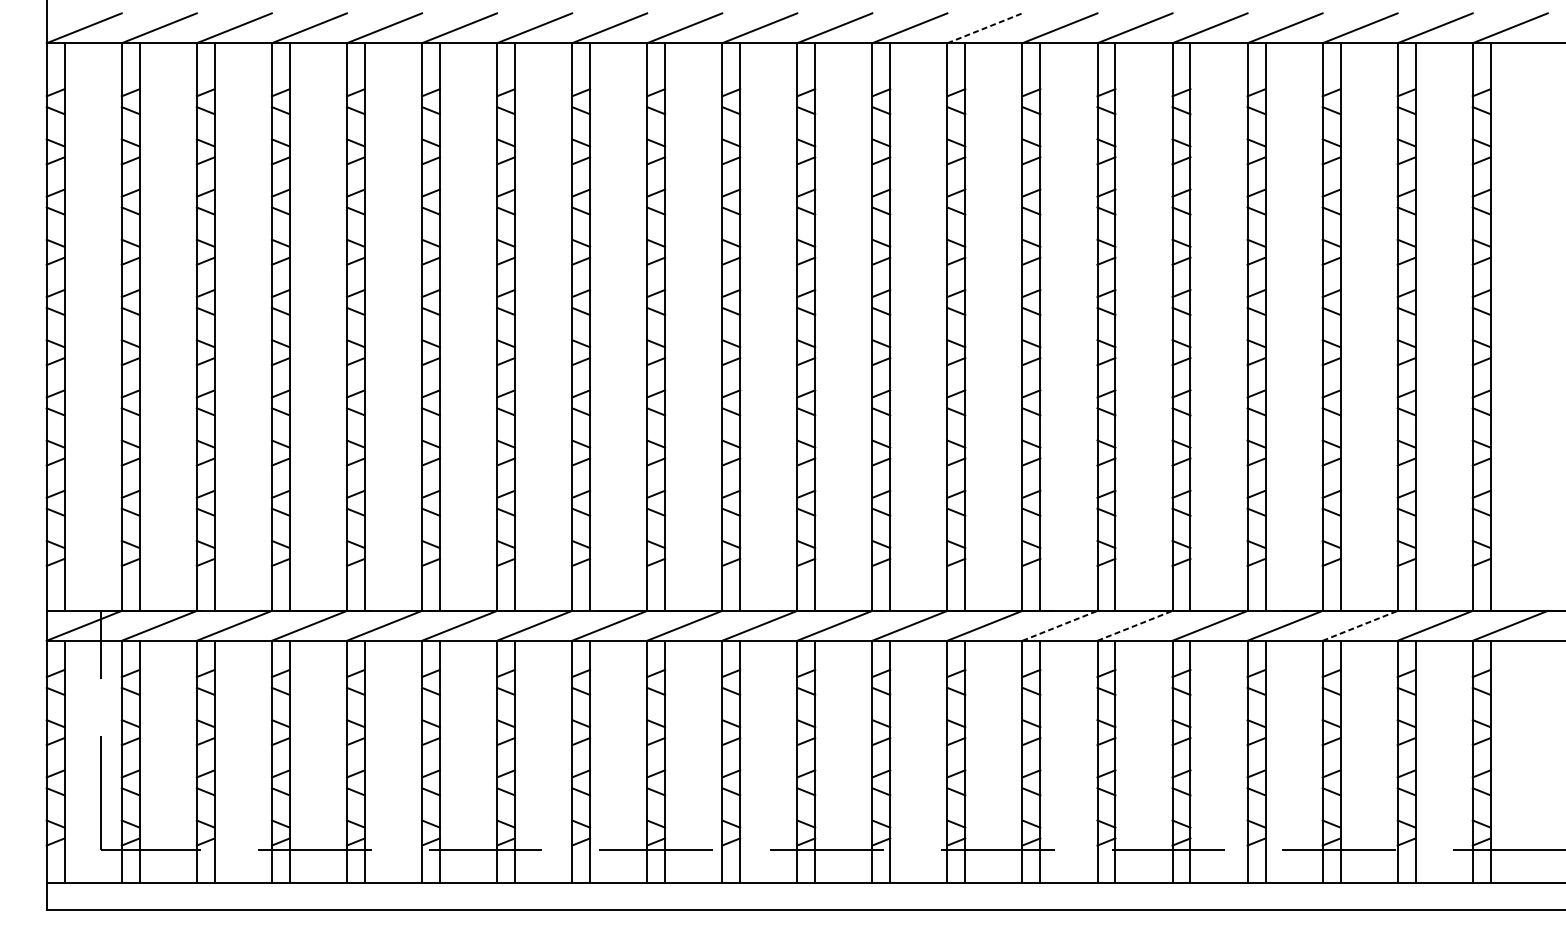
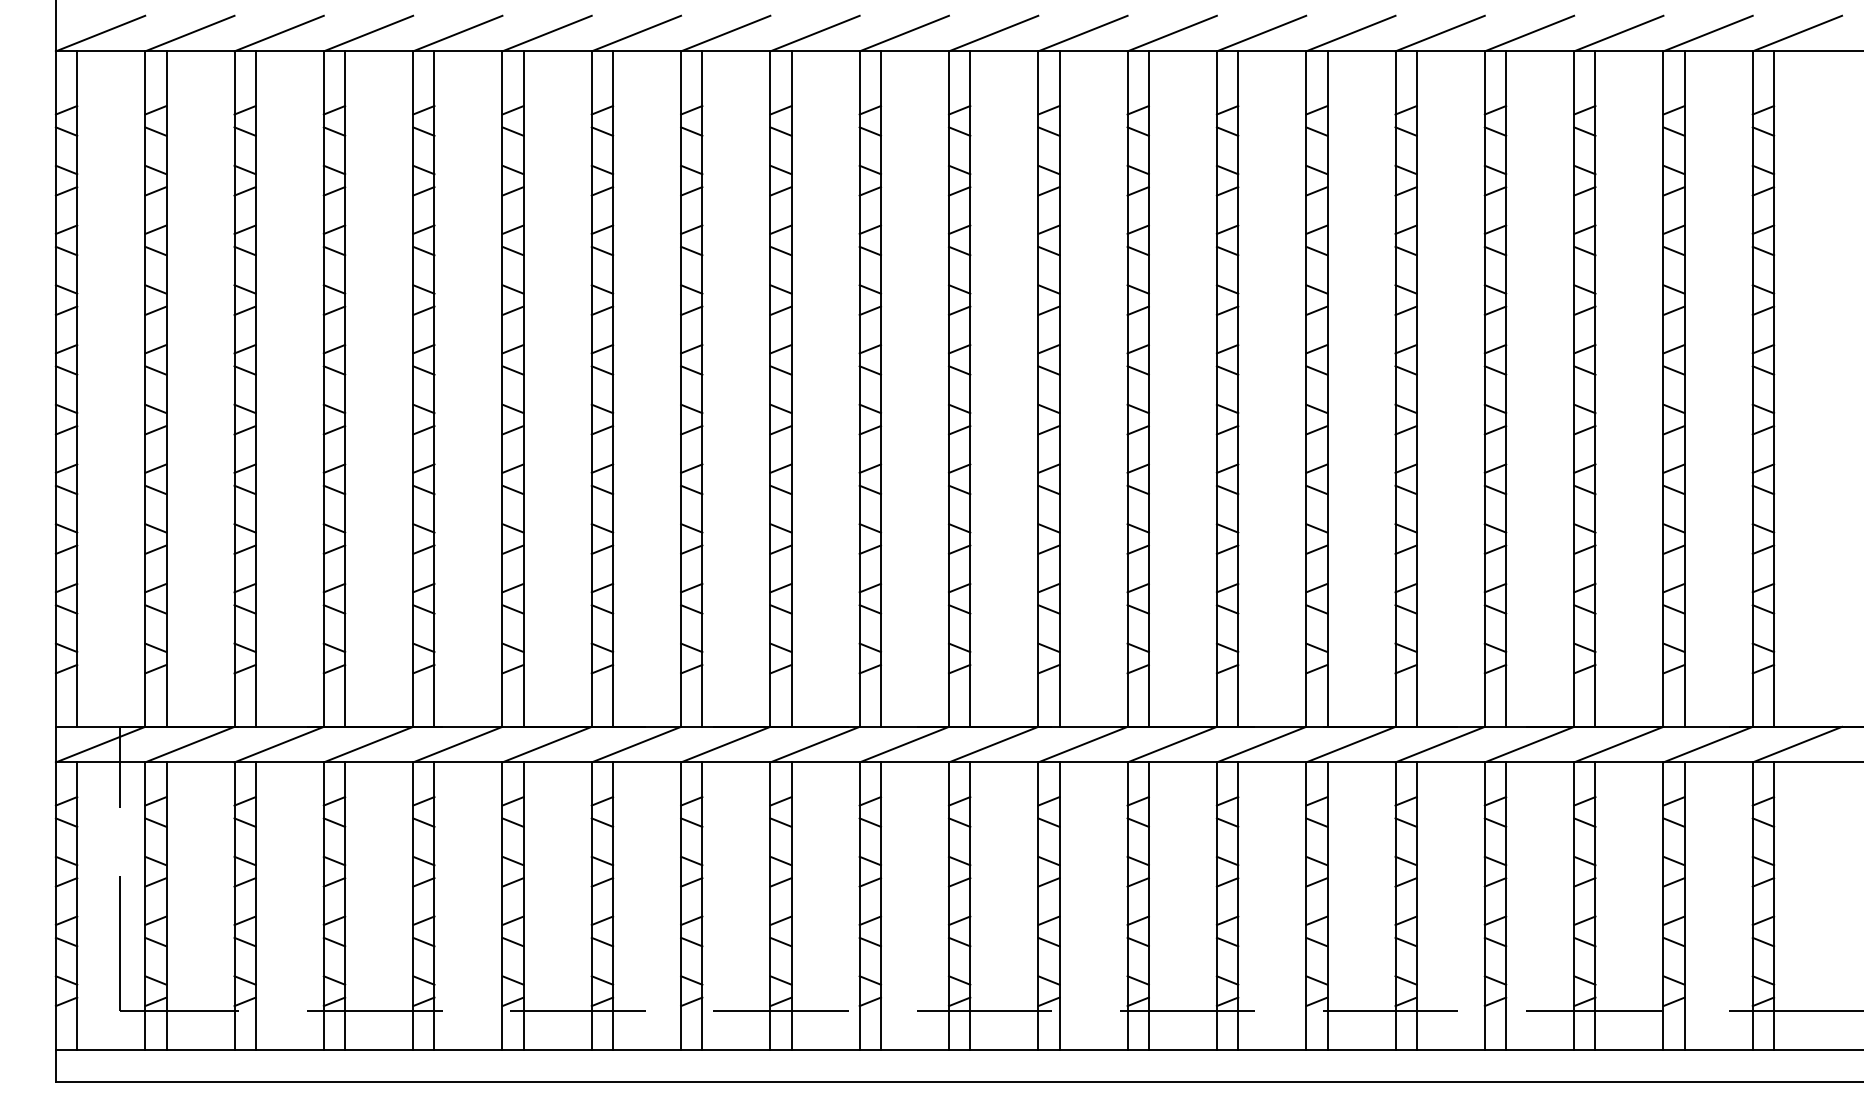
line: (985, 28) -> (1172, 33), dashed -> solid
line: (1060, 625) -> (1262, 744), dashed -> solid
line: (1135, 625) -> (1351, 744), dashed -> solid
line: (1360, 625) -> (1619, 744), dashed -> solid

